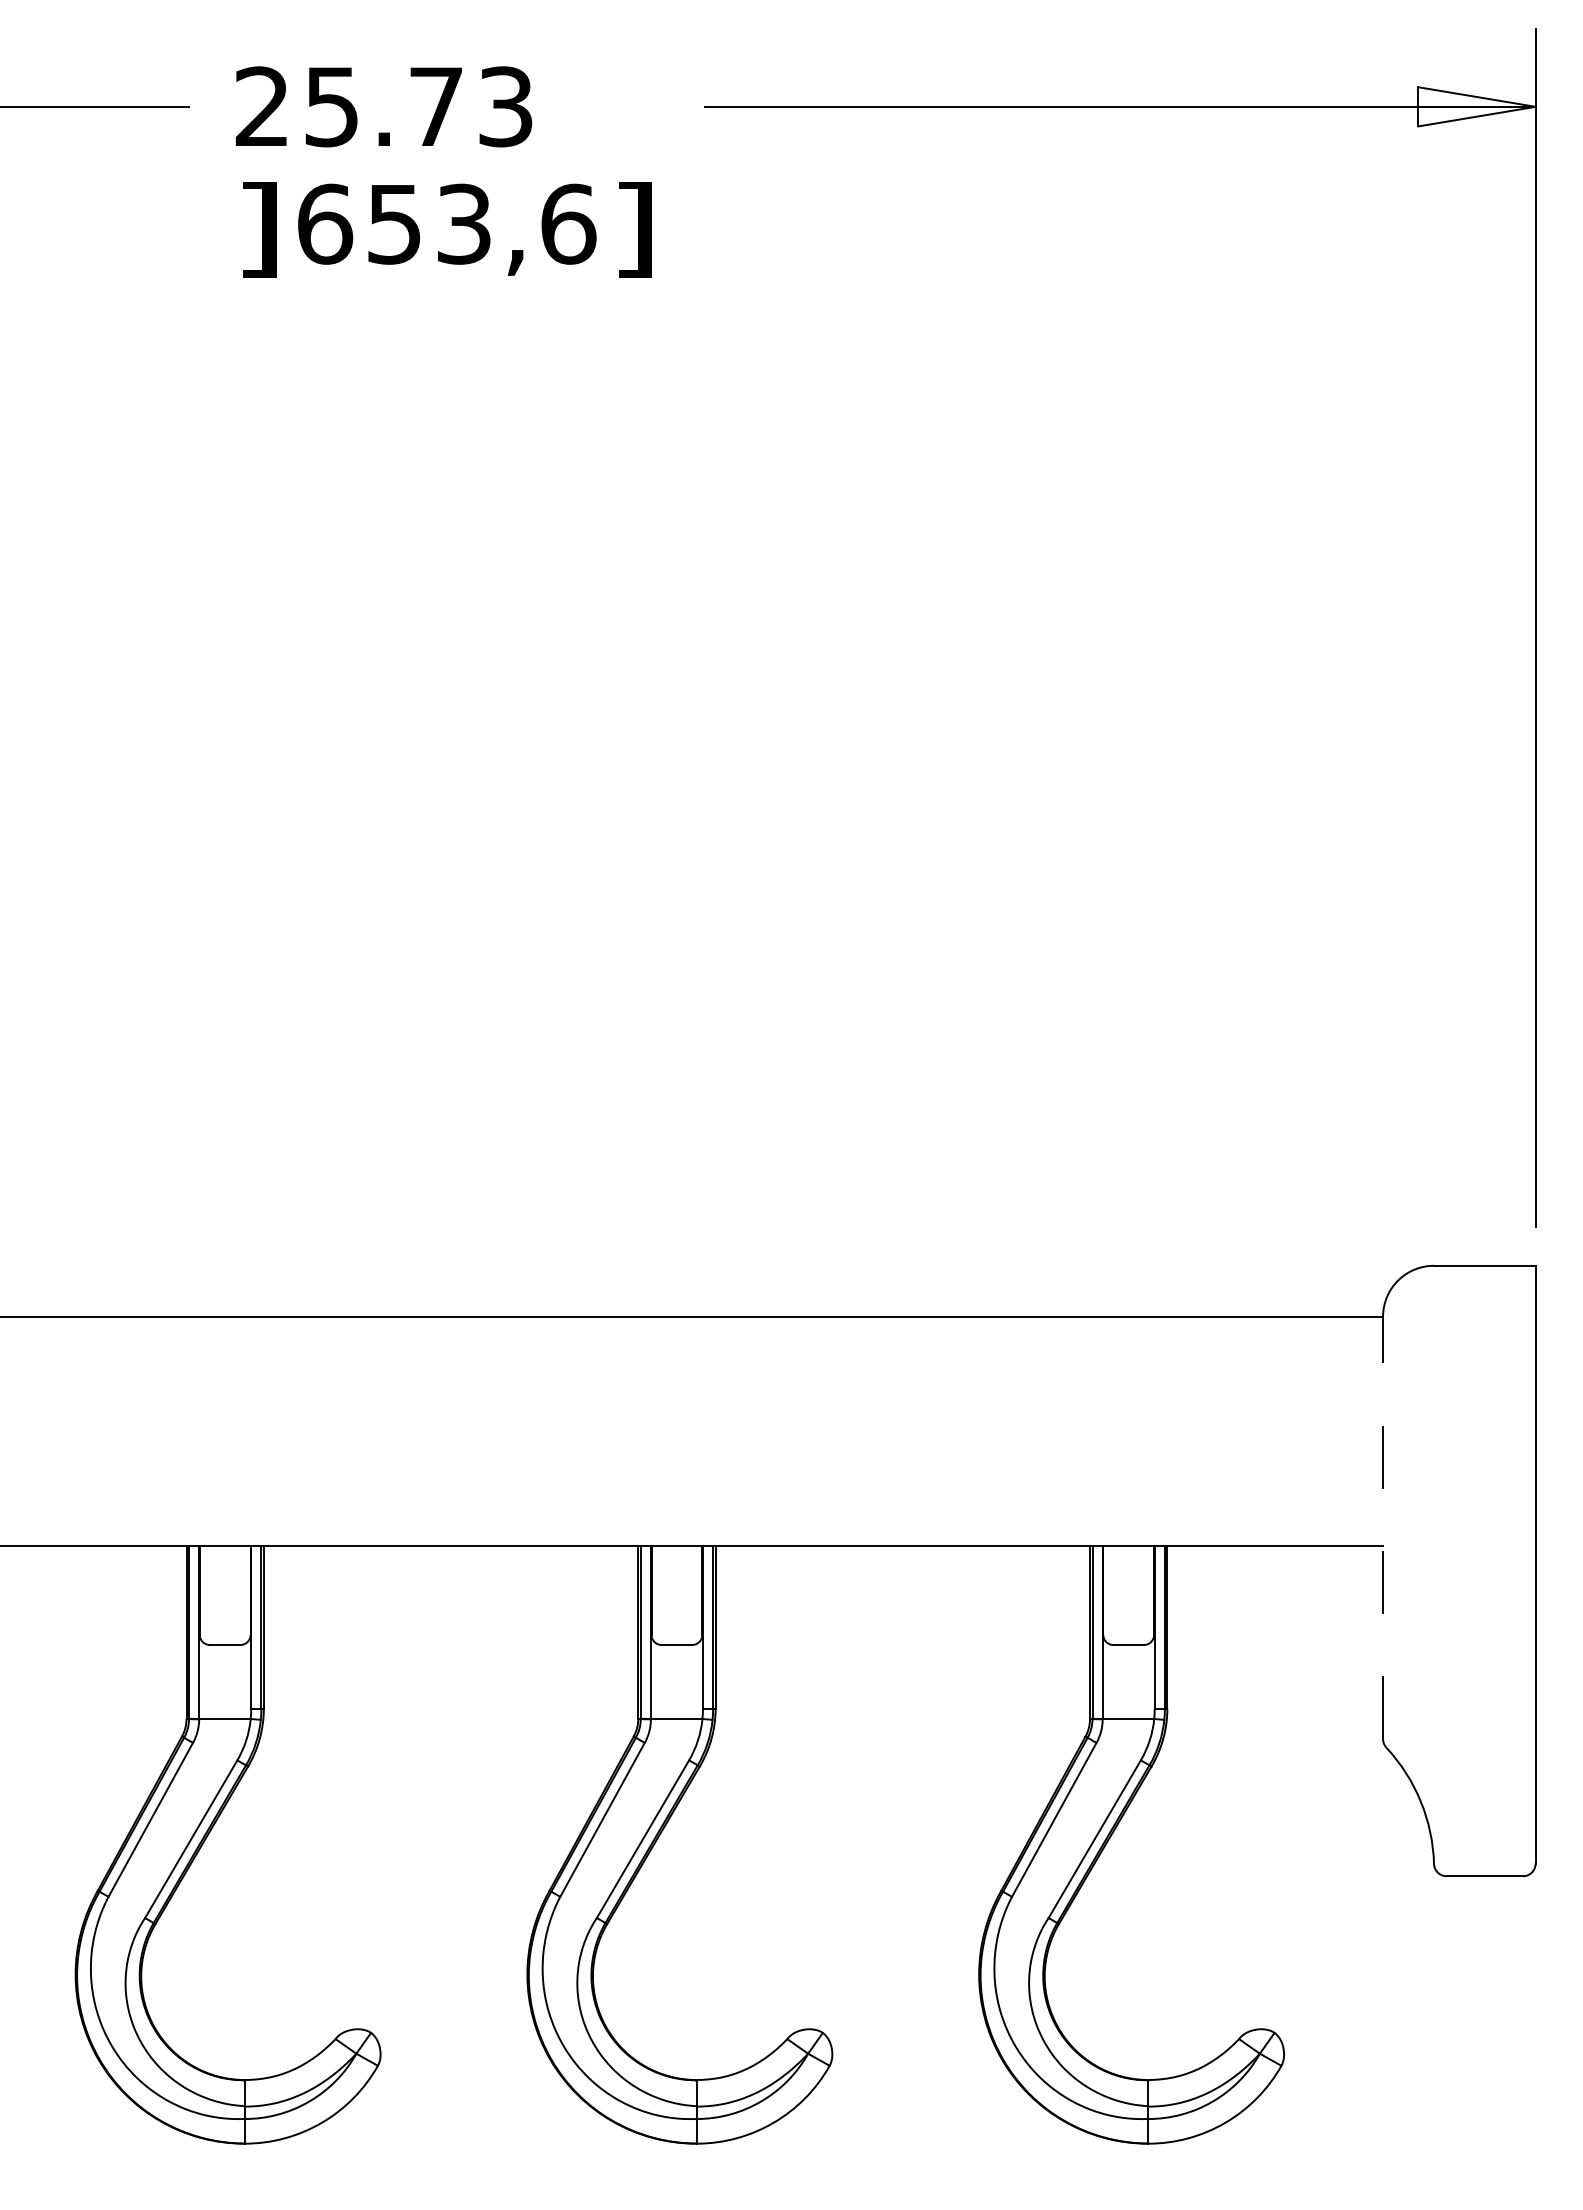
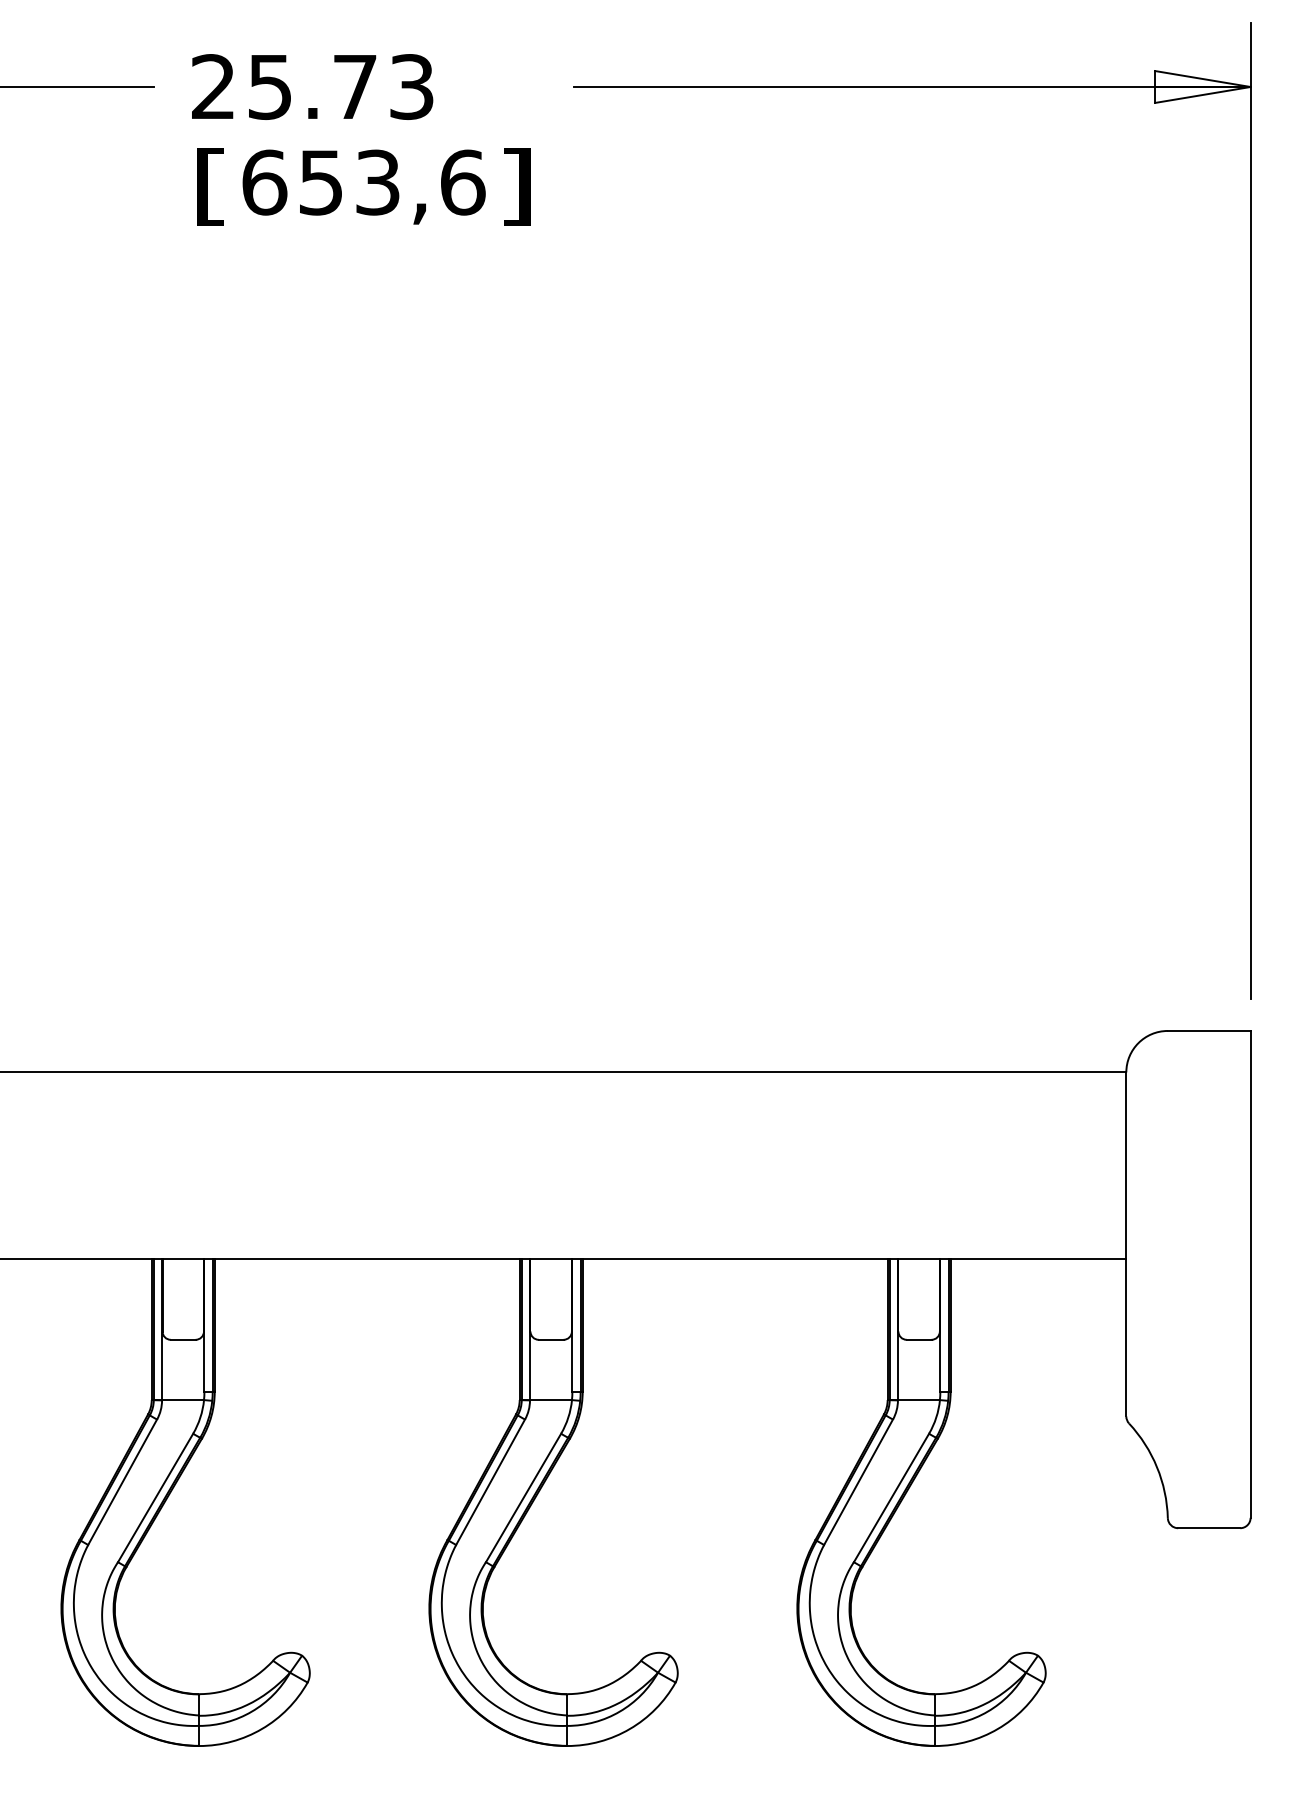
text: (259, 229) -> (211, 186), ] -> [
line: (1383, 1527) -> (1126, 1244), dashed -> solid

